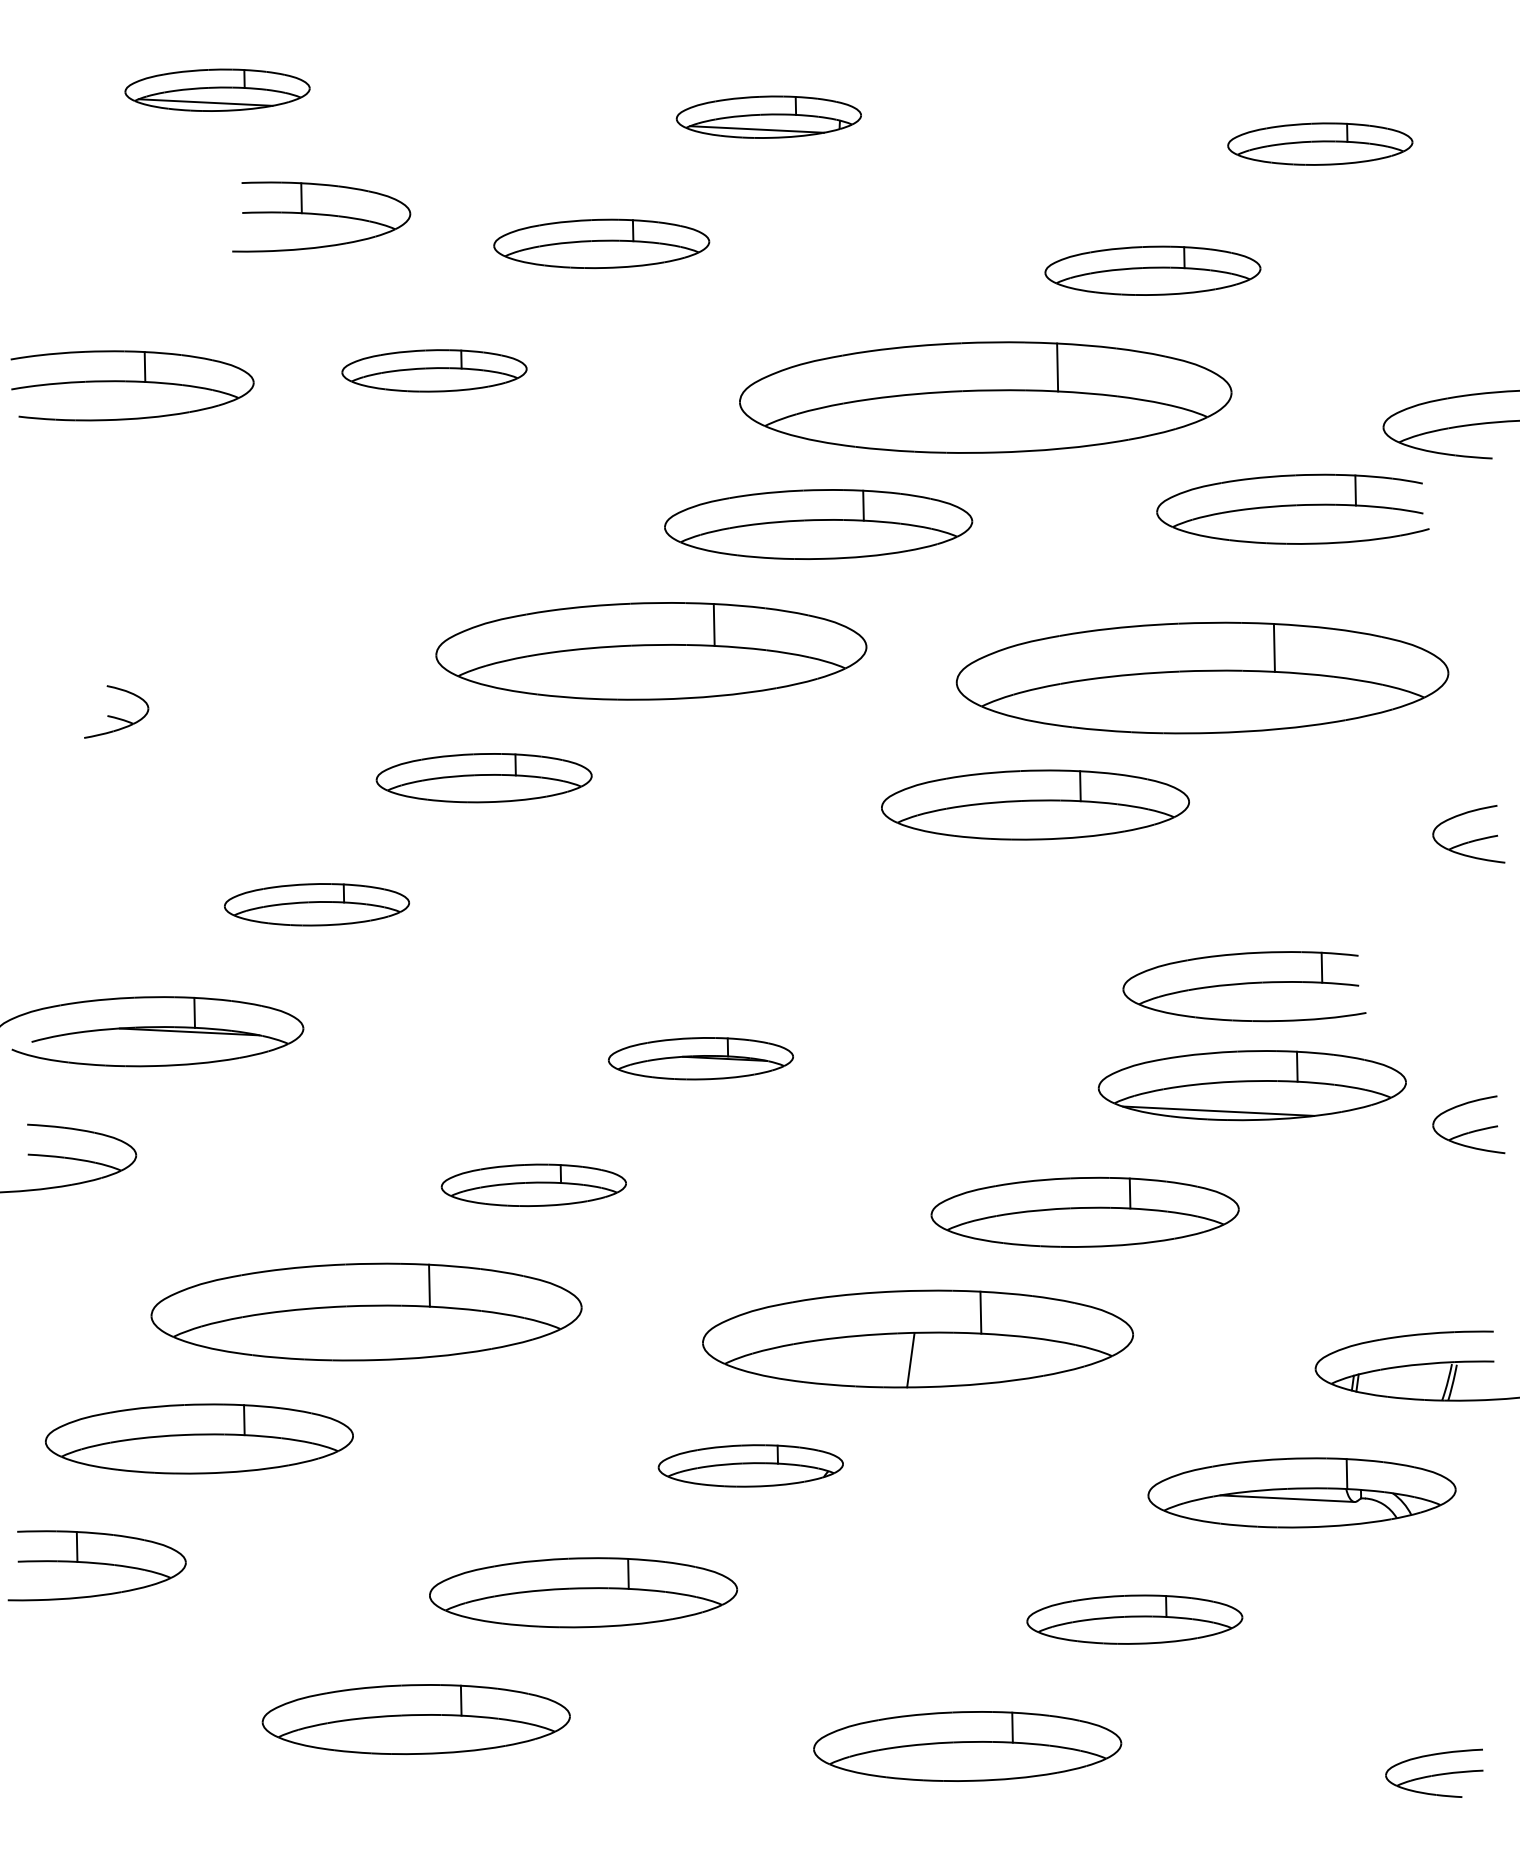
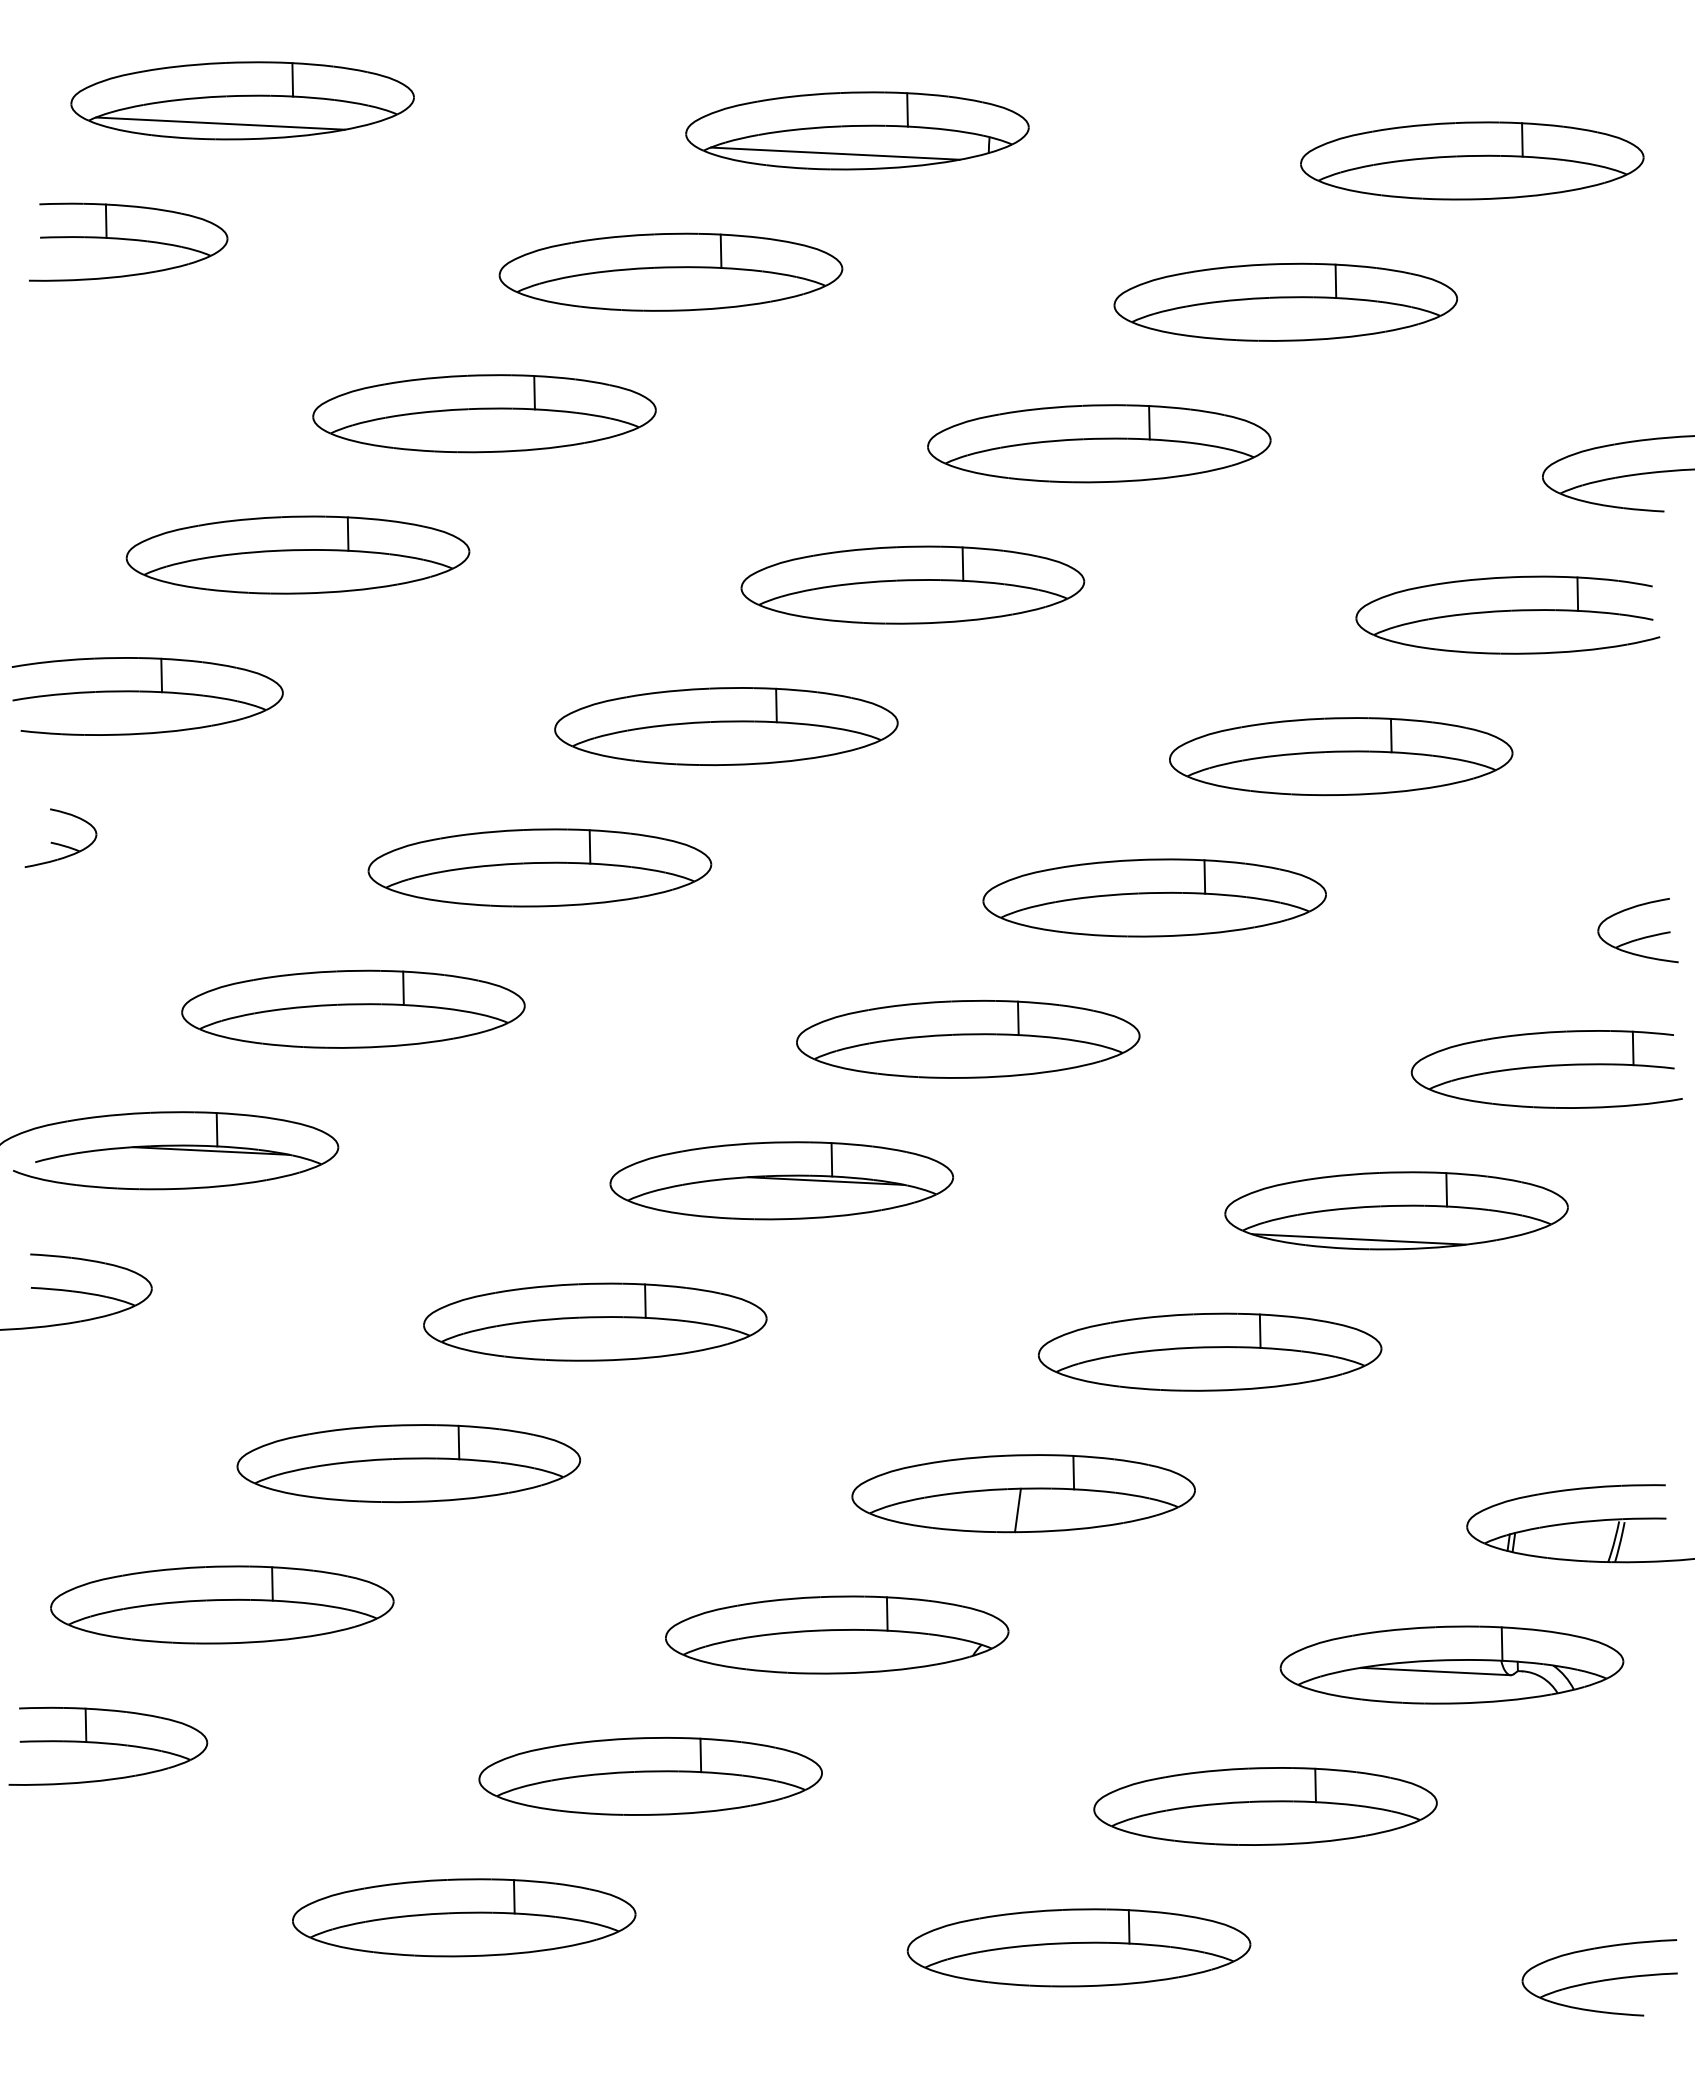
part: (217, 89) -> (242, 100), size x1.67
part: (768, 116) -> (857, 130), size x1.67
part: (1320, 143) -> (1472, 160), size x1.67
part: (321, 216) -> (128, 241), moved
part: (601, 243) -> (670, 271), size x1.43
part: (1152, 270) -> (1285, 301), size x1.43
part: (434, 370) -> (484, 413), size x1.67
part: (132, 385) -> (147, 696), moved
part: (985, 397) -> (1099, 443), size x0.62
part: (266, 497) -> (297, 554), added
part: (1292, 508) -> (1507, 614), moved
part: (651, 651) -> (726, 726), size x0.71
part: (1202, 678) -> (1341, 756), size x0.62
part: (115, 716) -> (59, 843), moved
part: (483, 777) -> (539, 867), size x1.43
part: (317, 904) -> (353, 1008), size x1.67
part: (868, 931) -> (968, 1038), added
part: (1244, 986) -> (1546, 1069), moved
part: (700, 1058) -> (781, 1180), size x1.67
part: (1468, 1131) -> (1637, 1262), removed
part: (534, 1184) -> (595, 1321), size x1.67
part: (366, 1312) -> (408, 1463), size x0.71
part: (917, 1339) -> (1023, 1493), size x0.71
part: (751, 1465) -> (837, 1634), size x1.67
part: (1134, 1619) -> (1265, 1806), size x1.43
part: (1434, 1773) -> (1599, 1977), size x1.43

